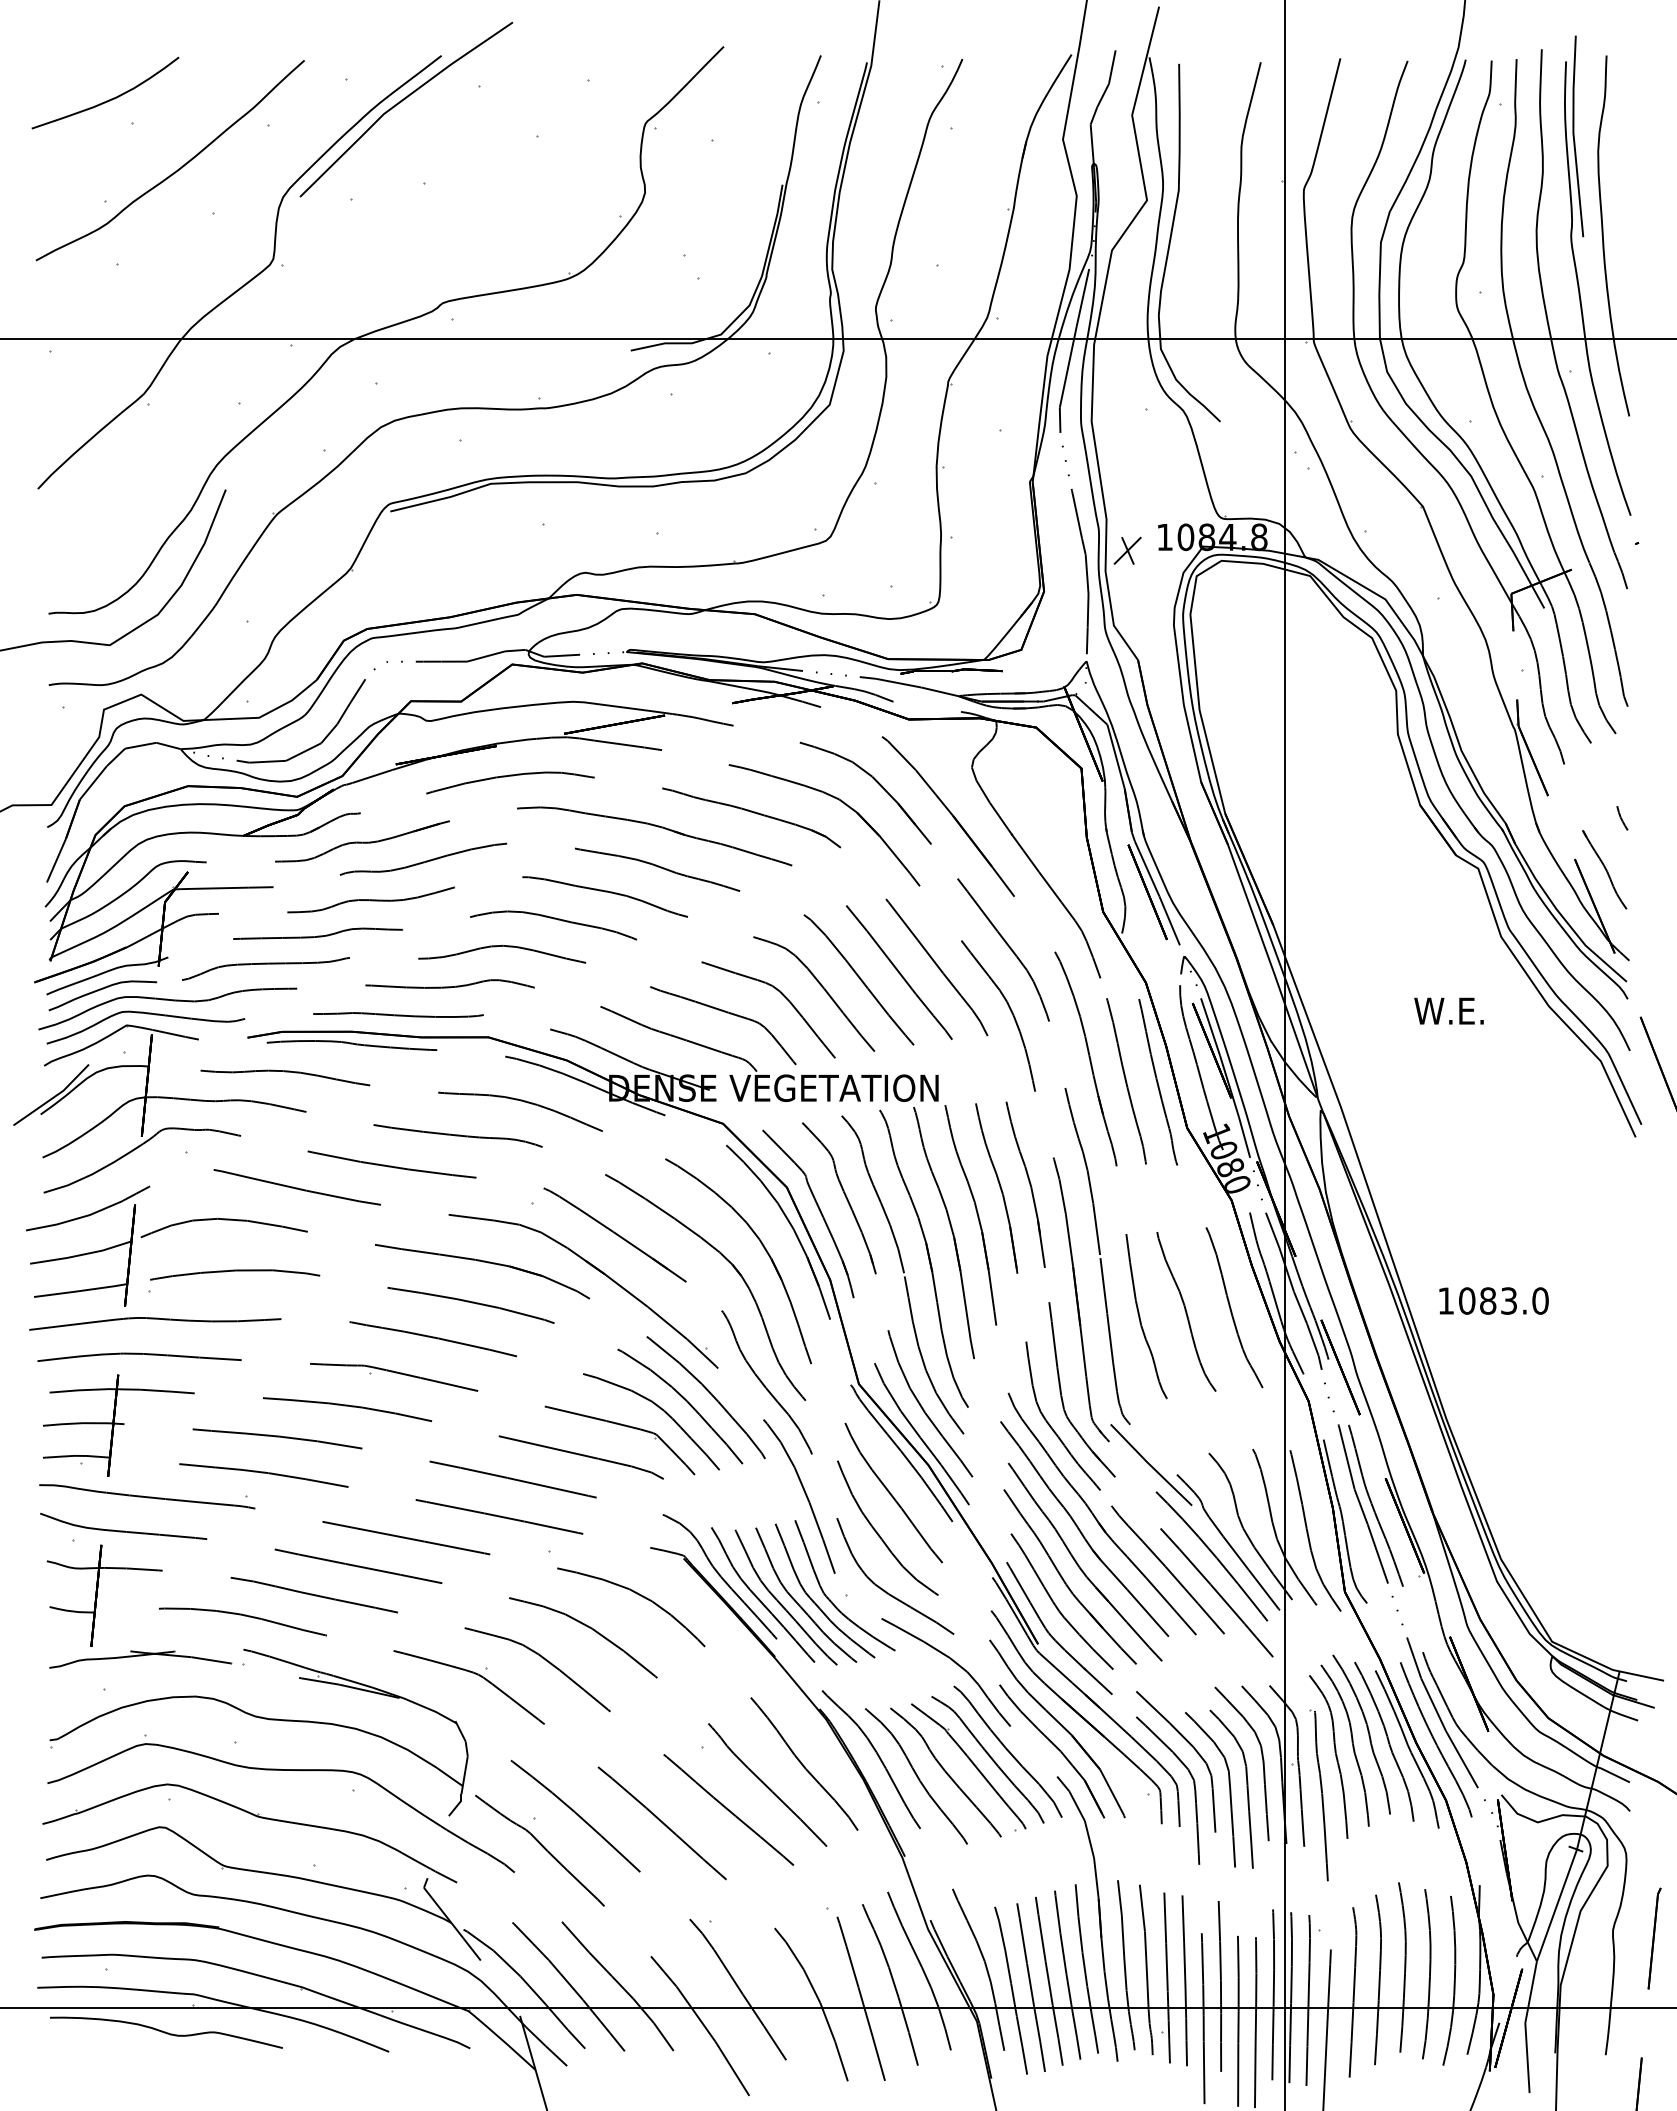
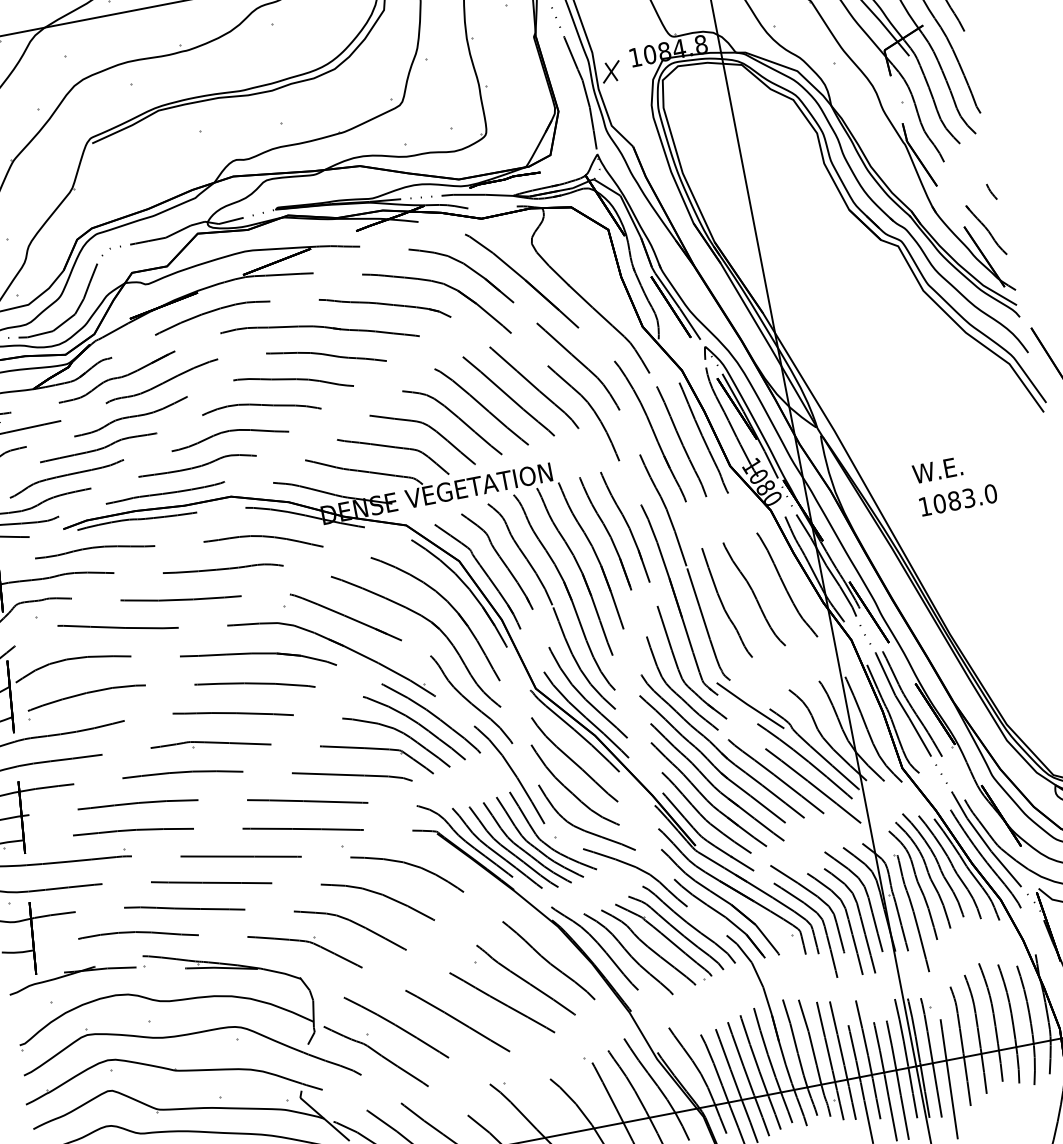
text: (1448, 1010) -> (937, 469), moved
text: (1493, 1300) -> (958, 499), moved

